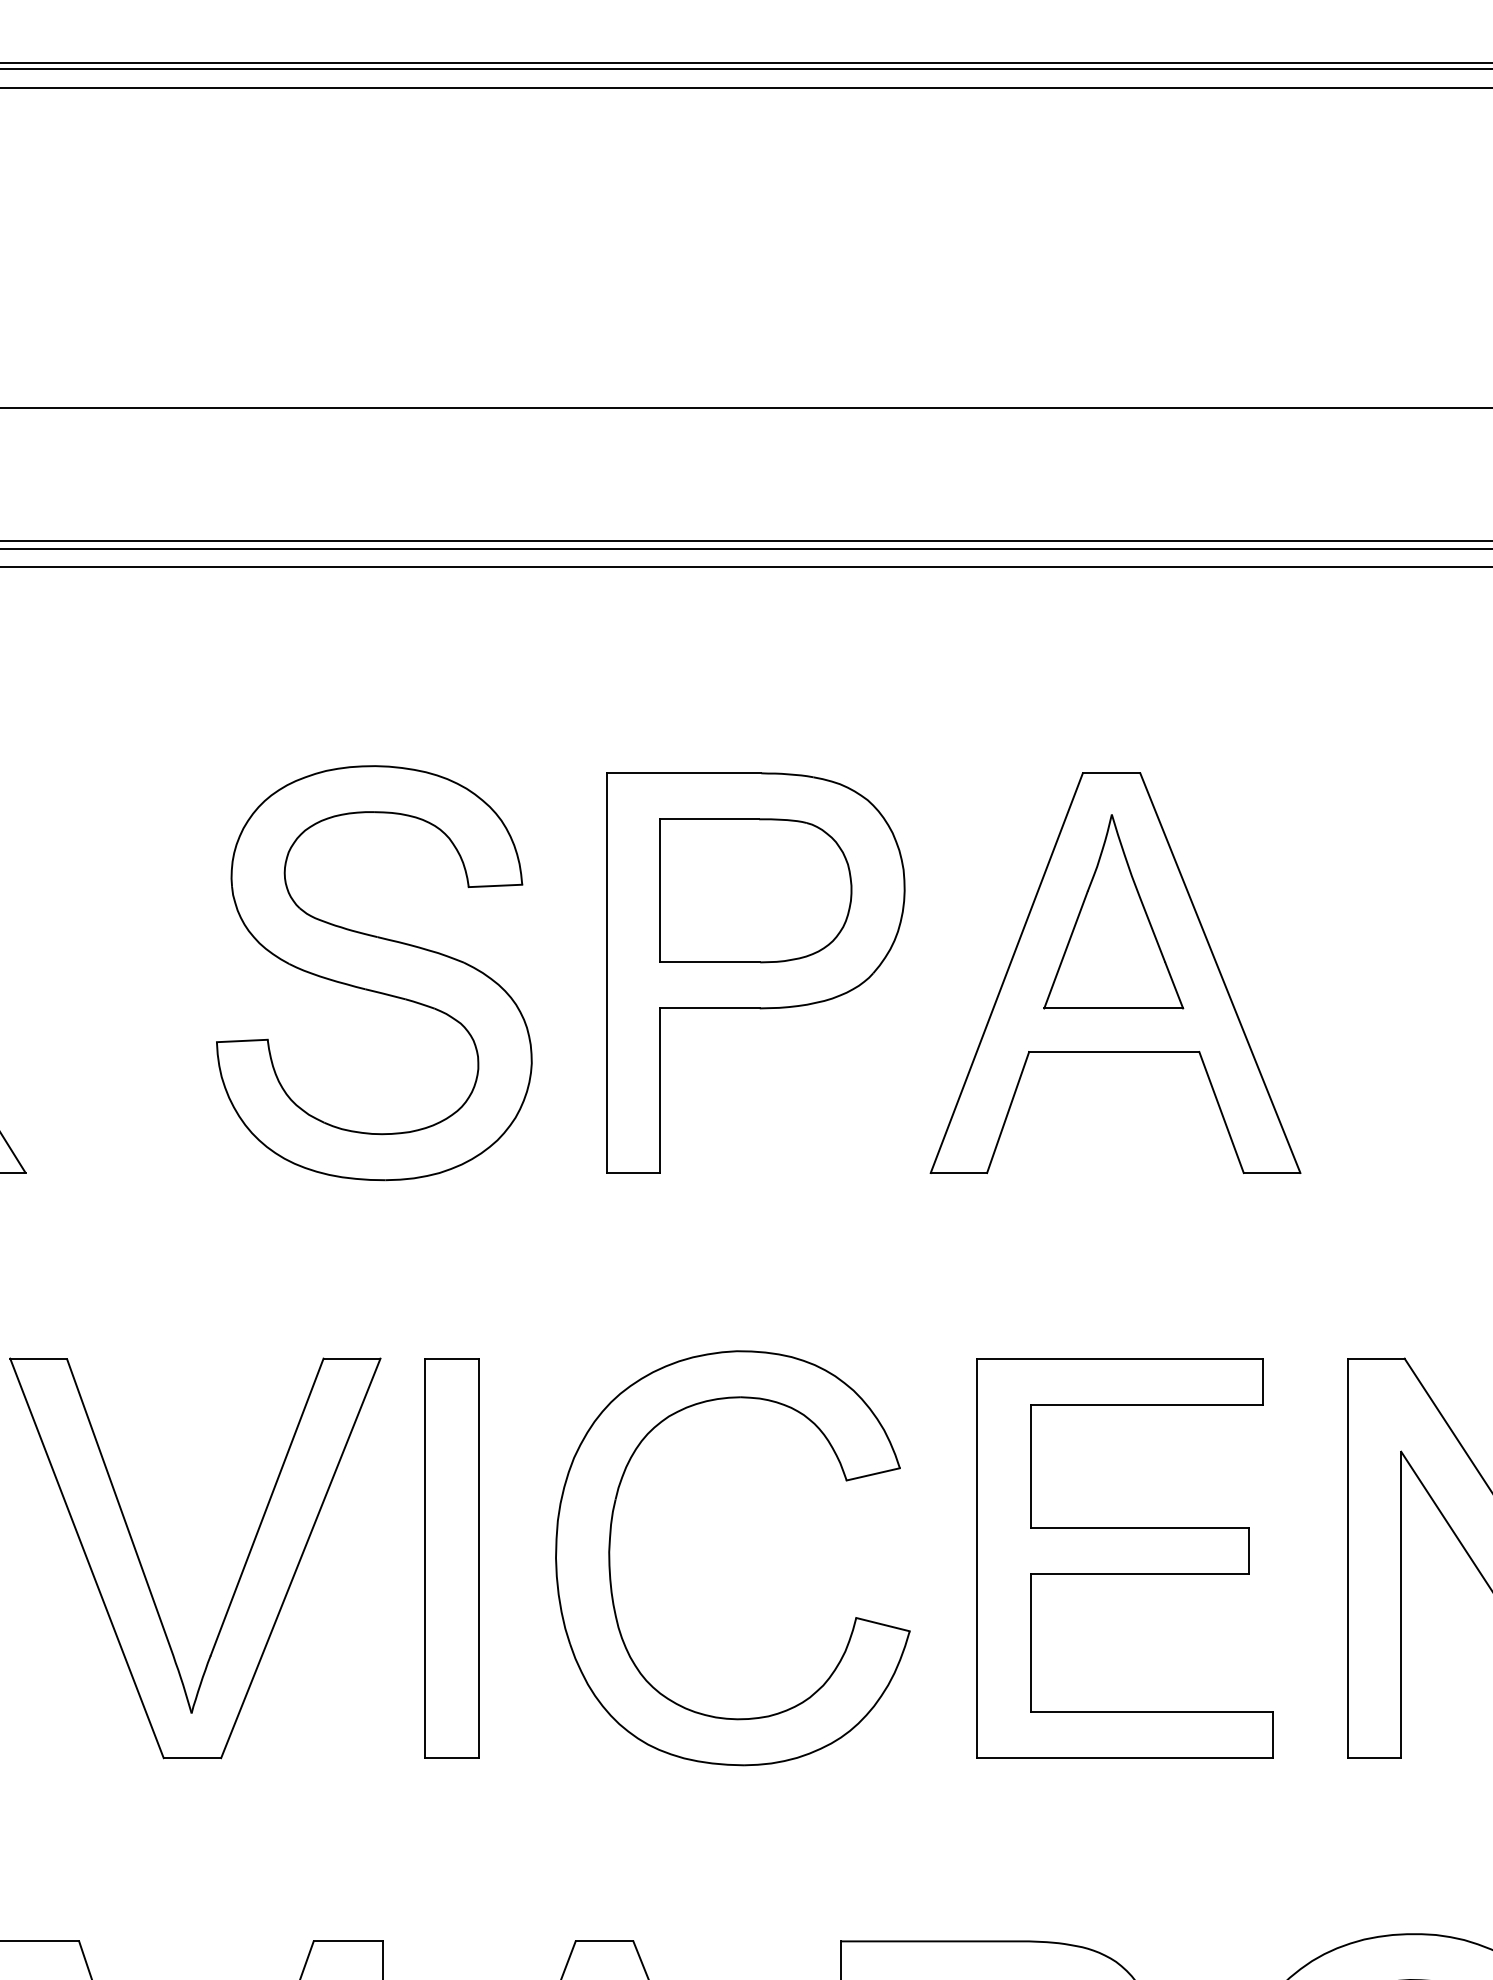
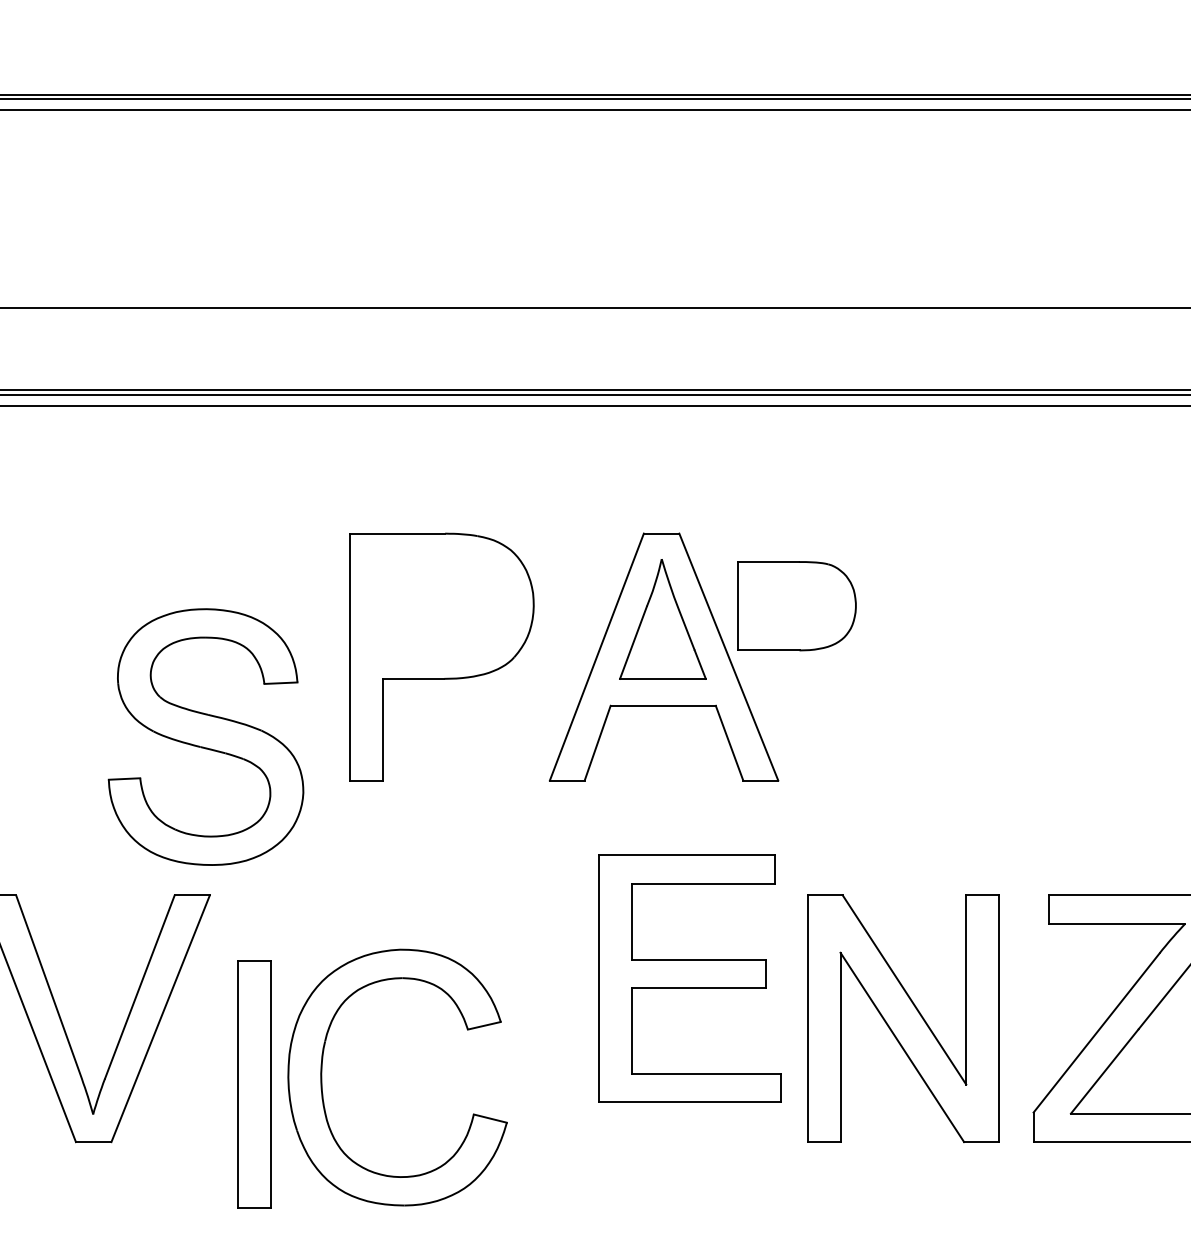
part: (755, 891) -> (796, 606), moved
part: (373, 972) -> (205, 736), moved
part: (452, 1558) -> (254, 1084), moved
part: (611, 1558) -> (322, 1077), moved
part: (1124, 1558) -> (689, 978), moved

